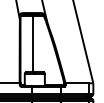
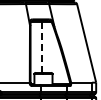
line: (32, 44) -> (41, 47), solid -> dashed

